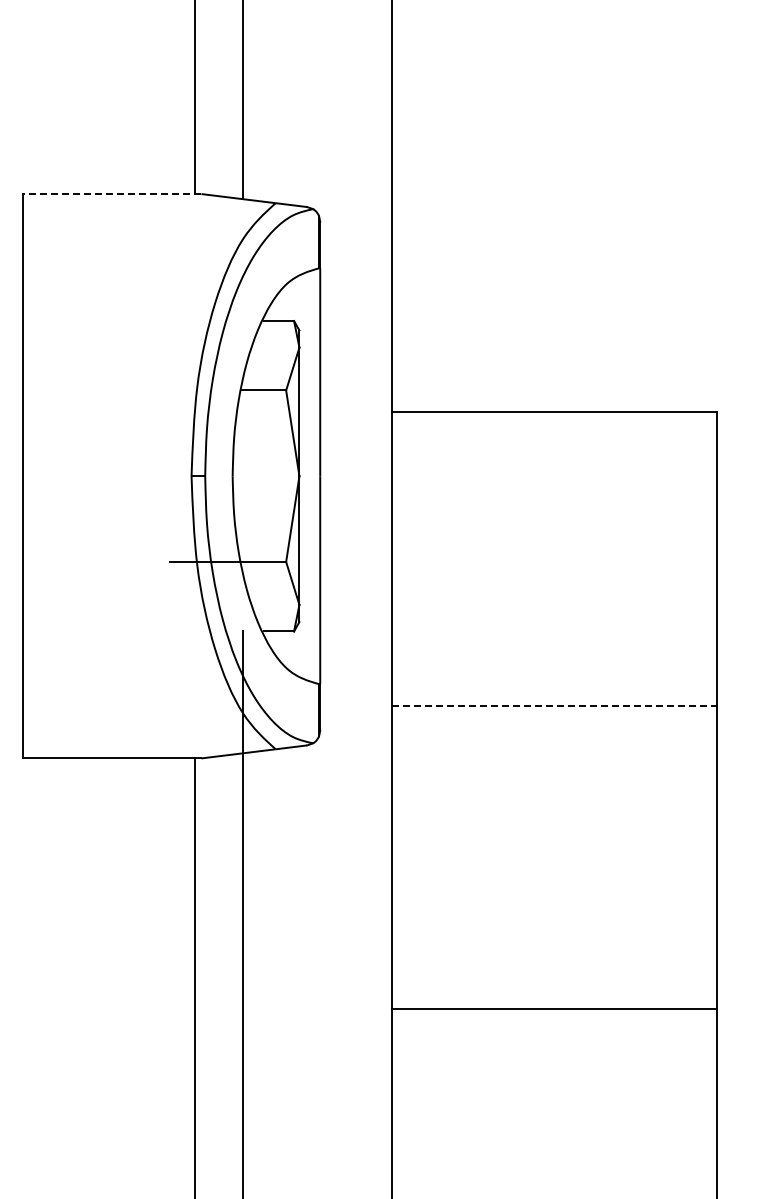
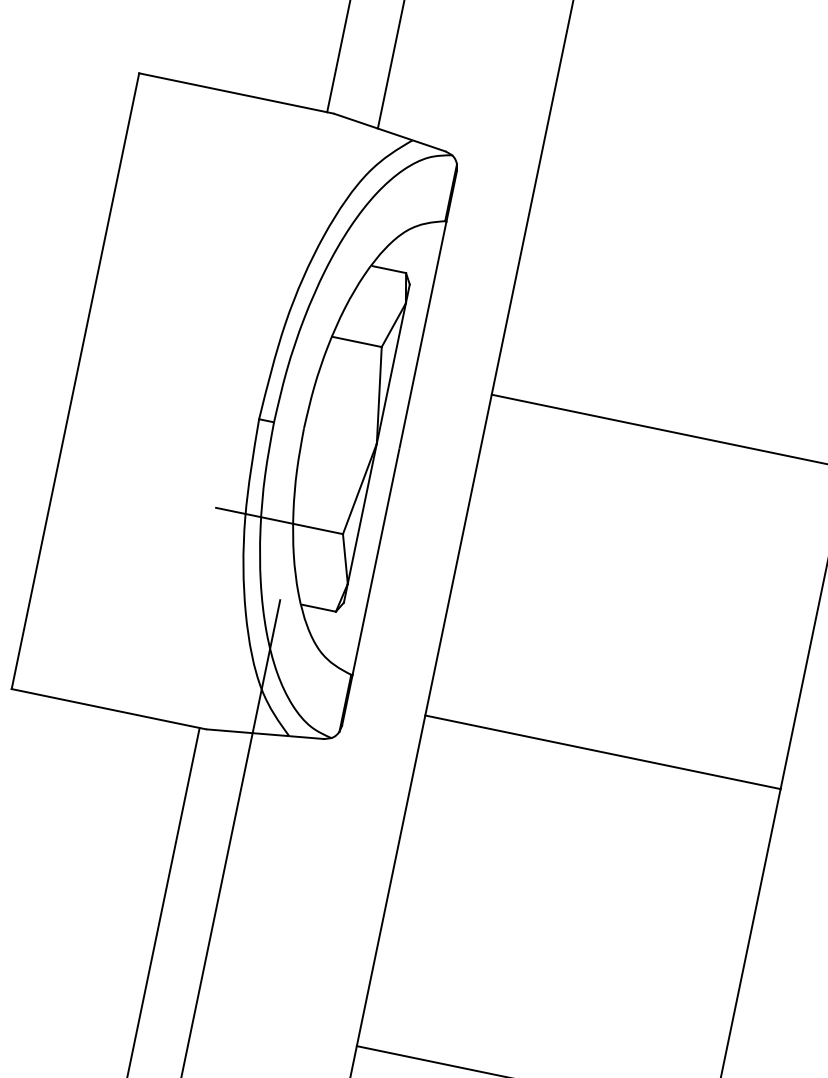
line: (111, 194) -> (235, 93), dashed -> solid
line: (554, 706) -> (603, 752), dashed -> solid

